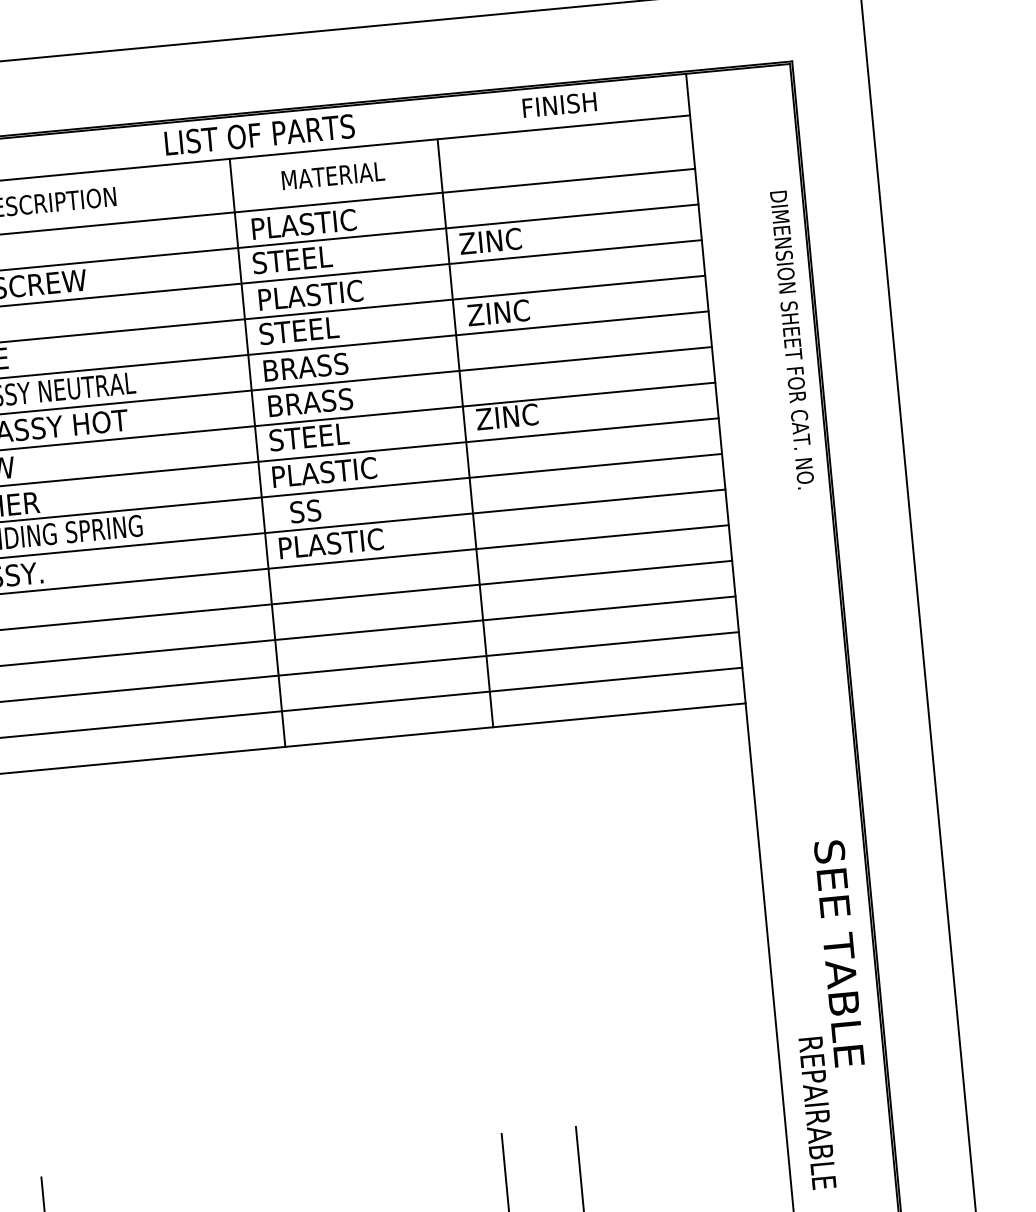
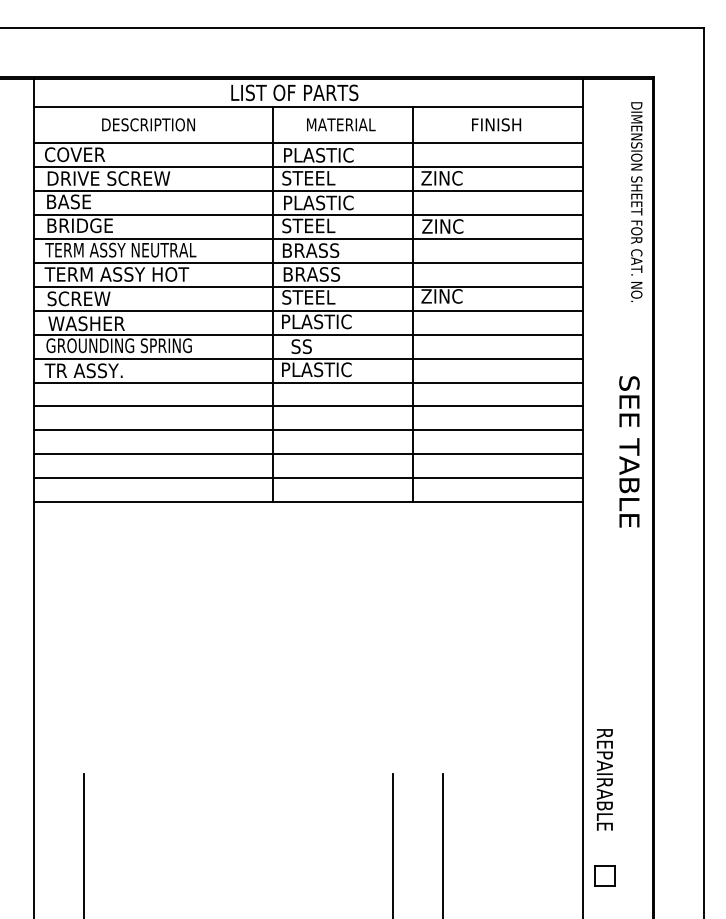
text: (559, 104) -> (496, 124), moved
text: (791, 339) -> (636, 201), moved
text: (839, 953) -> (629, 451), moved

